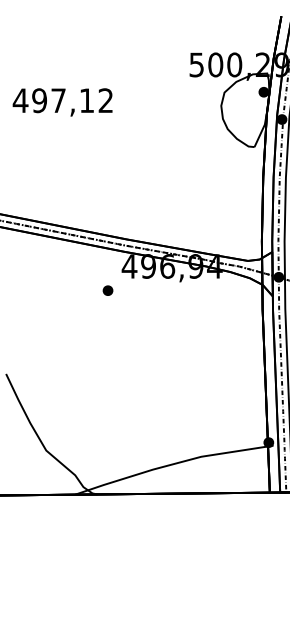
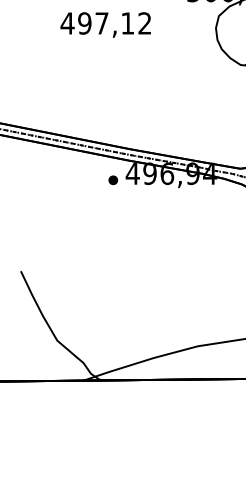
text: (62, 102) -> (105, 25), moved
part: (107, 290) -> (112, 180), moved

